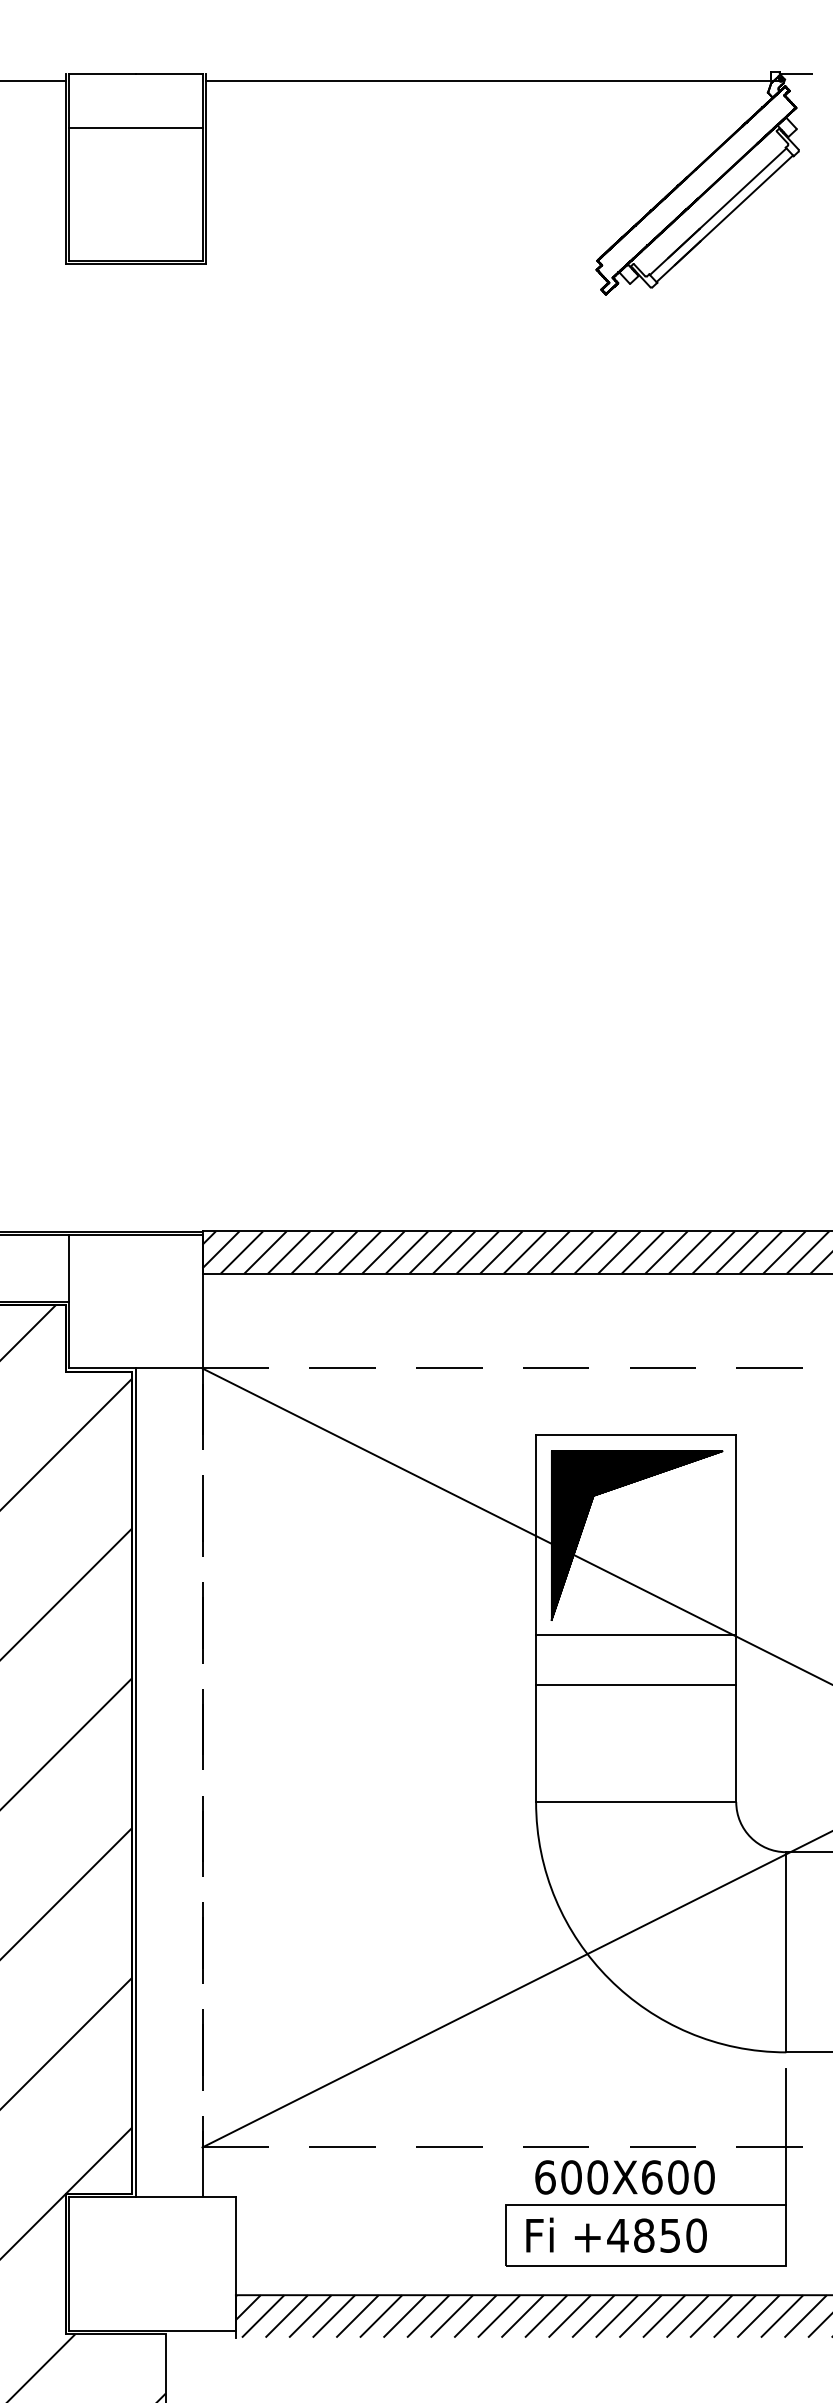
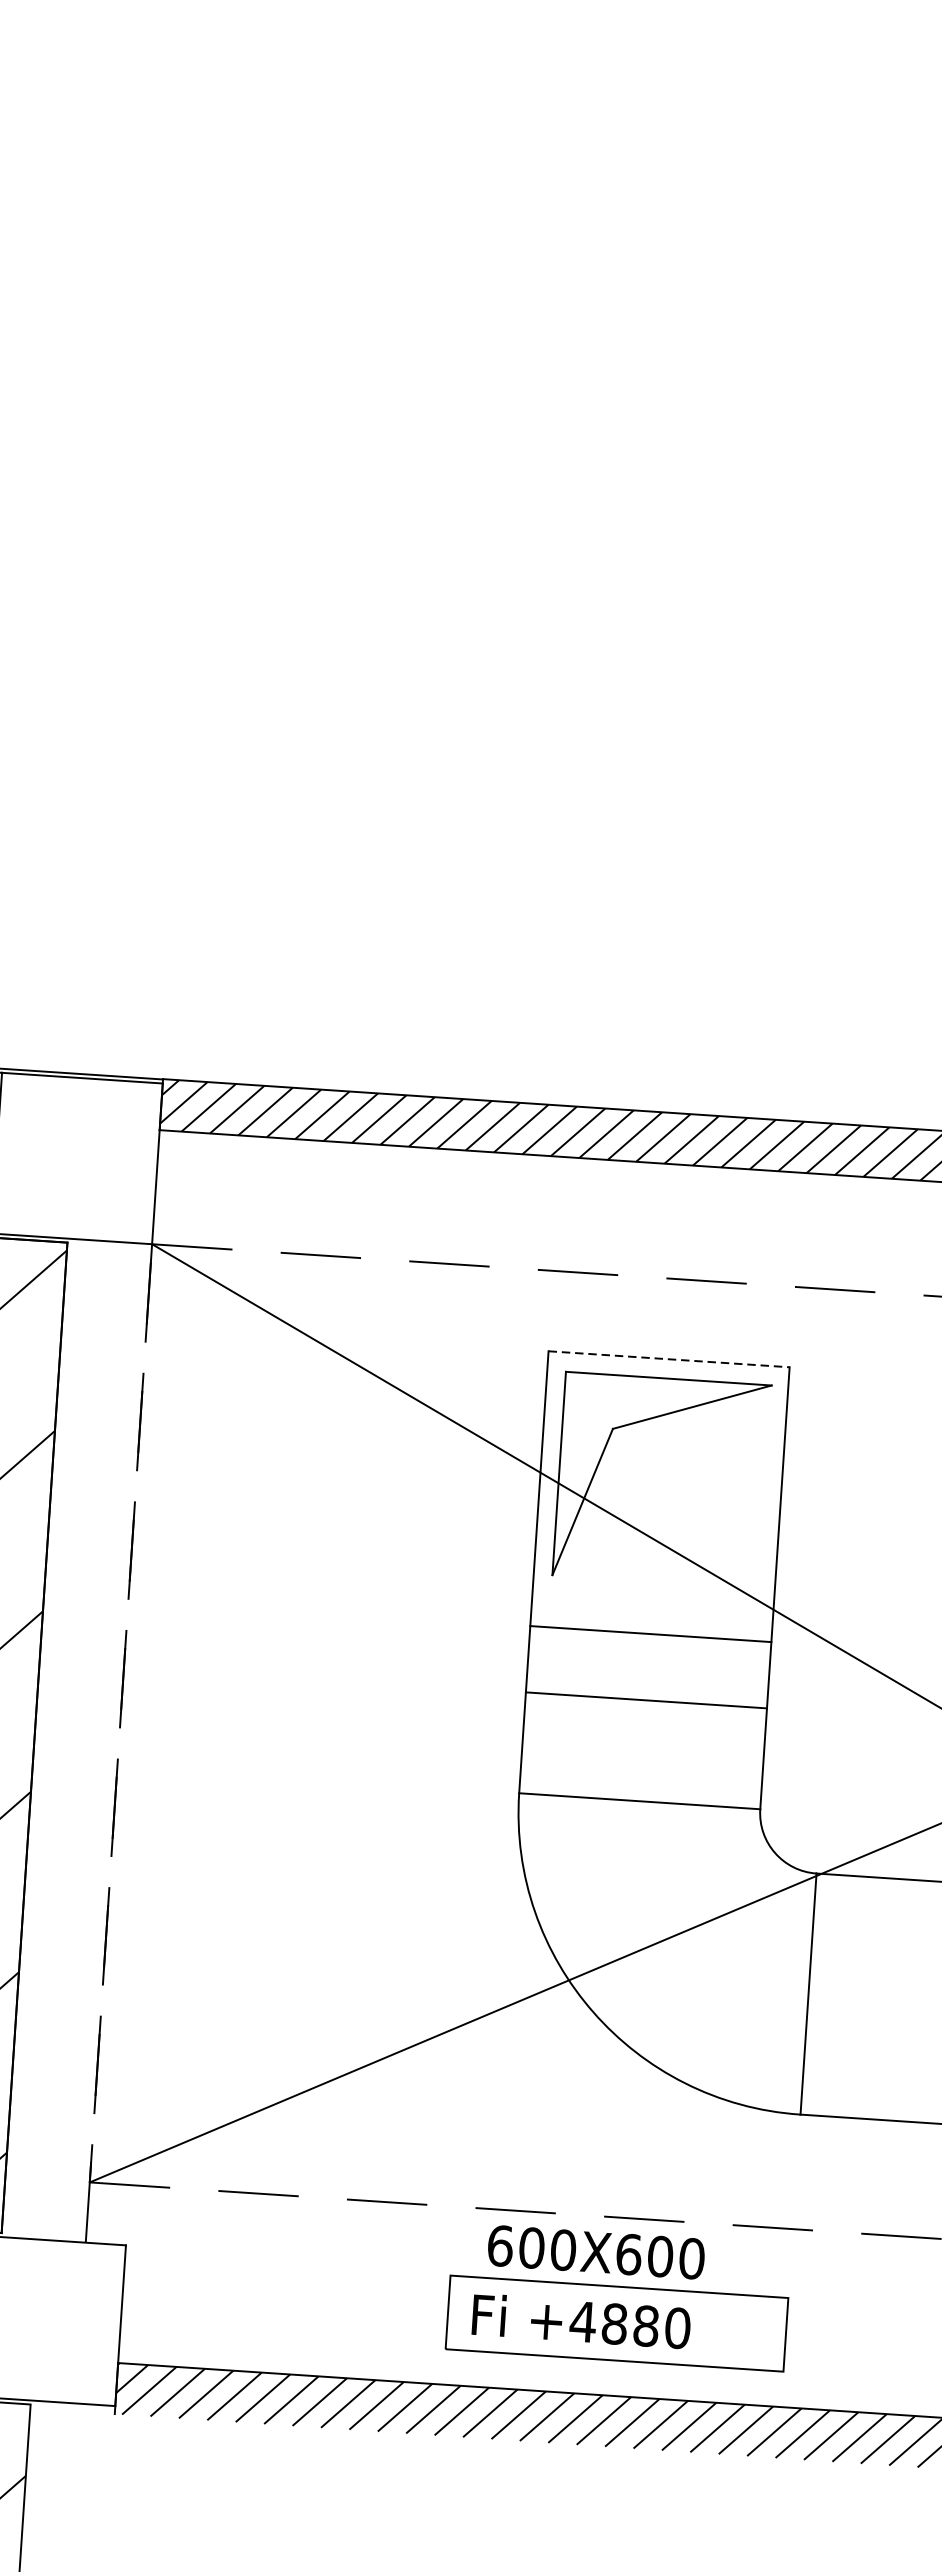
line: (636, 1435) -> (669, 1359), solid -> dashed
hatch: (636, 1535) -> (661, 1480), removed
line: (636, 1635) -> (651, 1634), moved
line: (636, 1685) -> (646, 1700), moved
line: (135, 1782) -> (38, 1737), removed
line: (786, 2136) -> (794, 2215), removed
text: (670, 2235) -> (646, 2325), +4850 -> +4880

